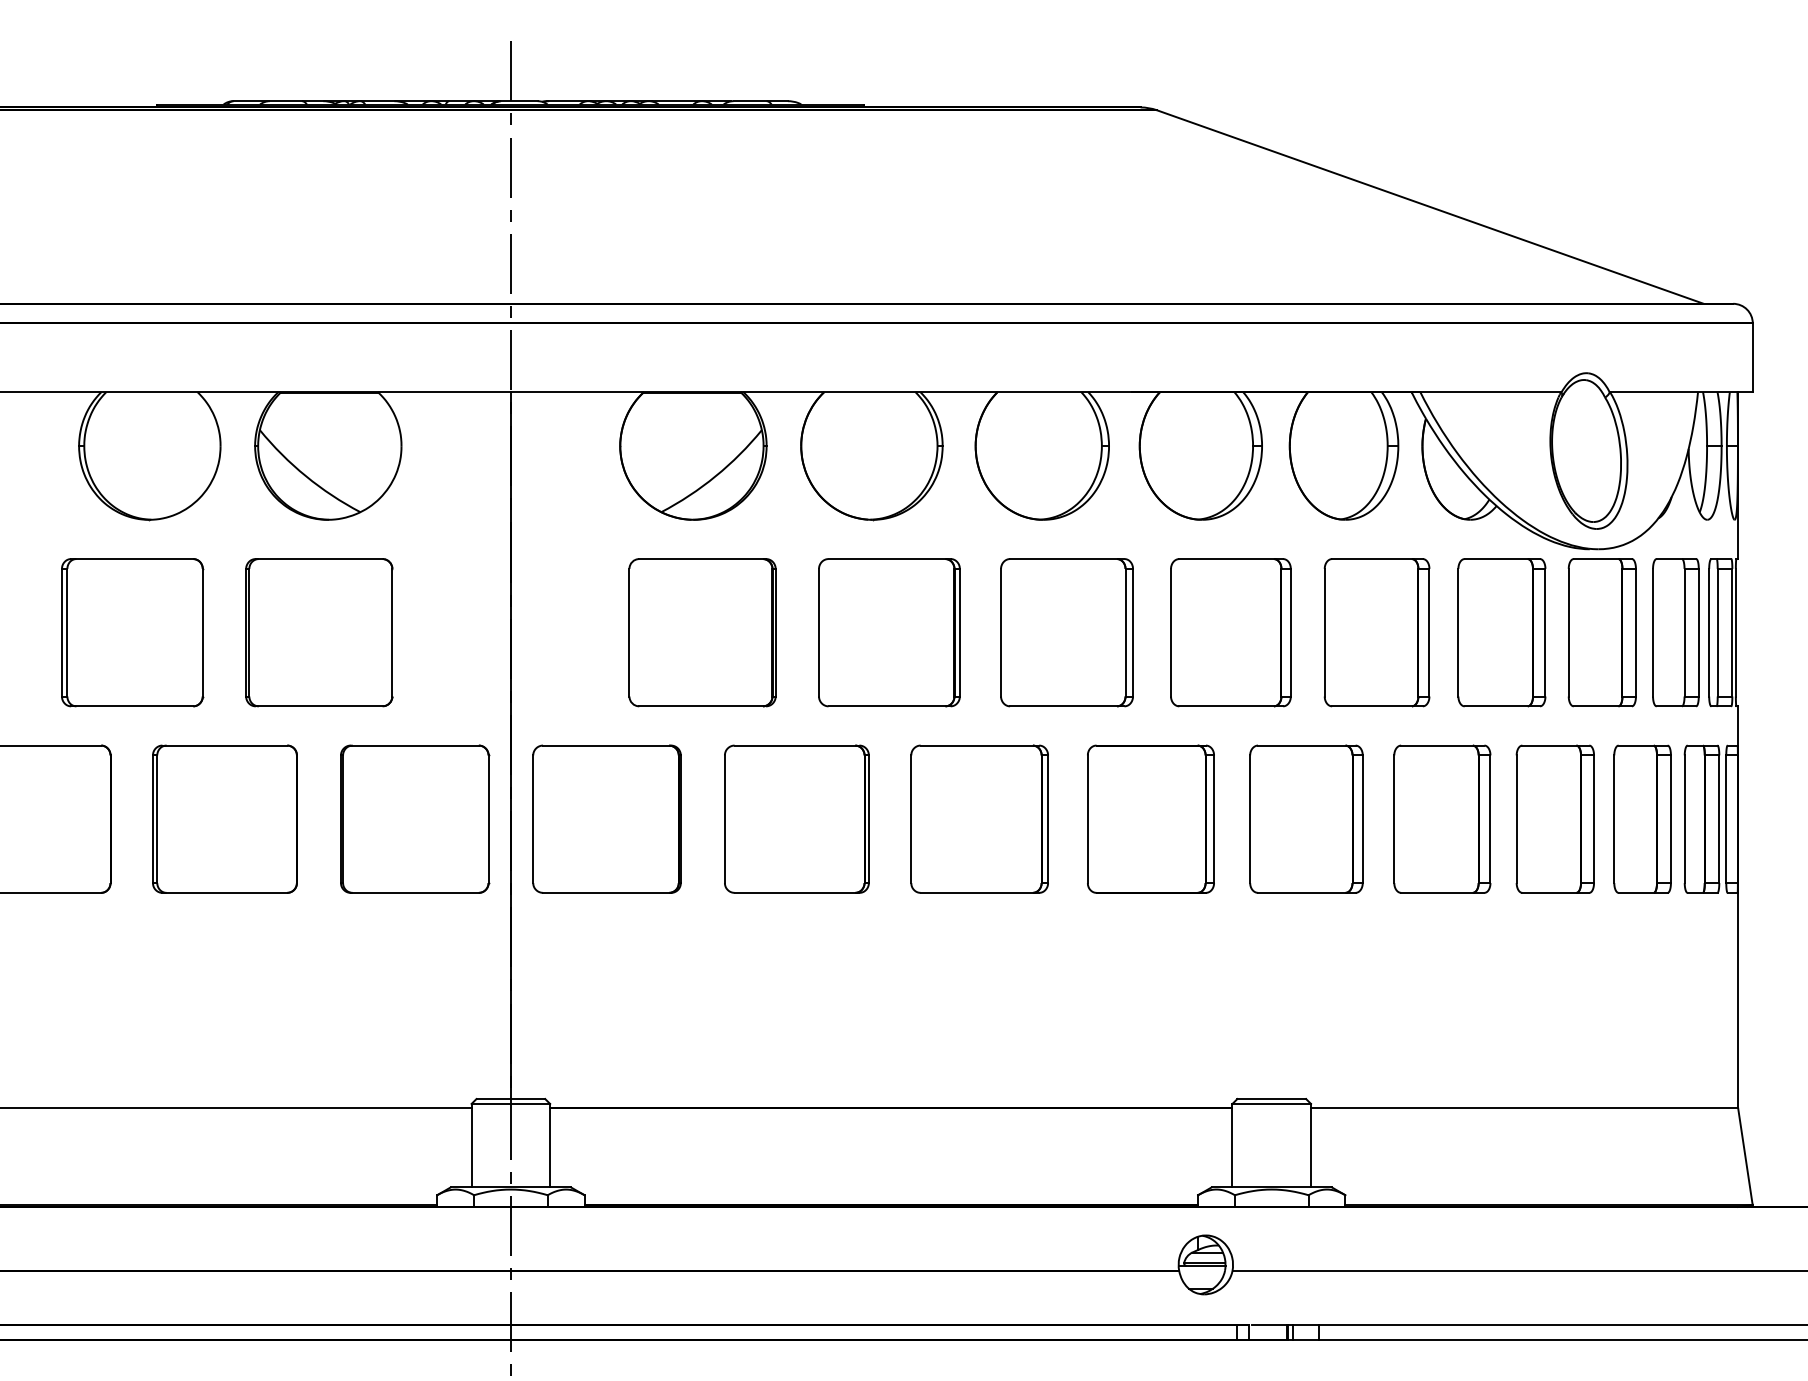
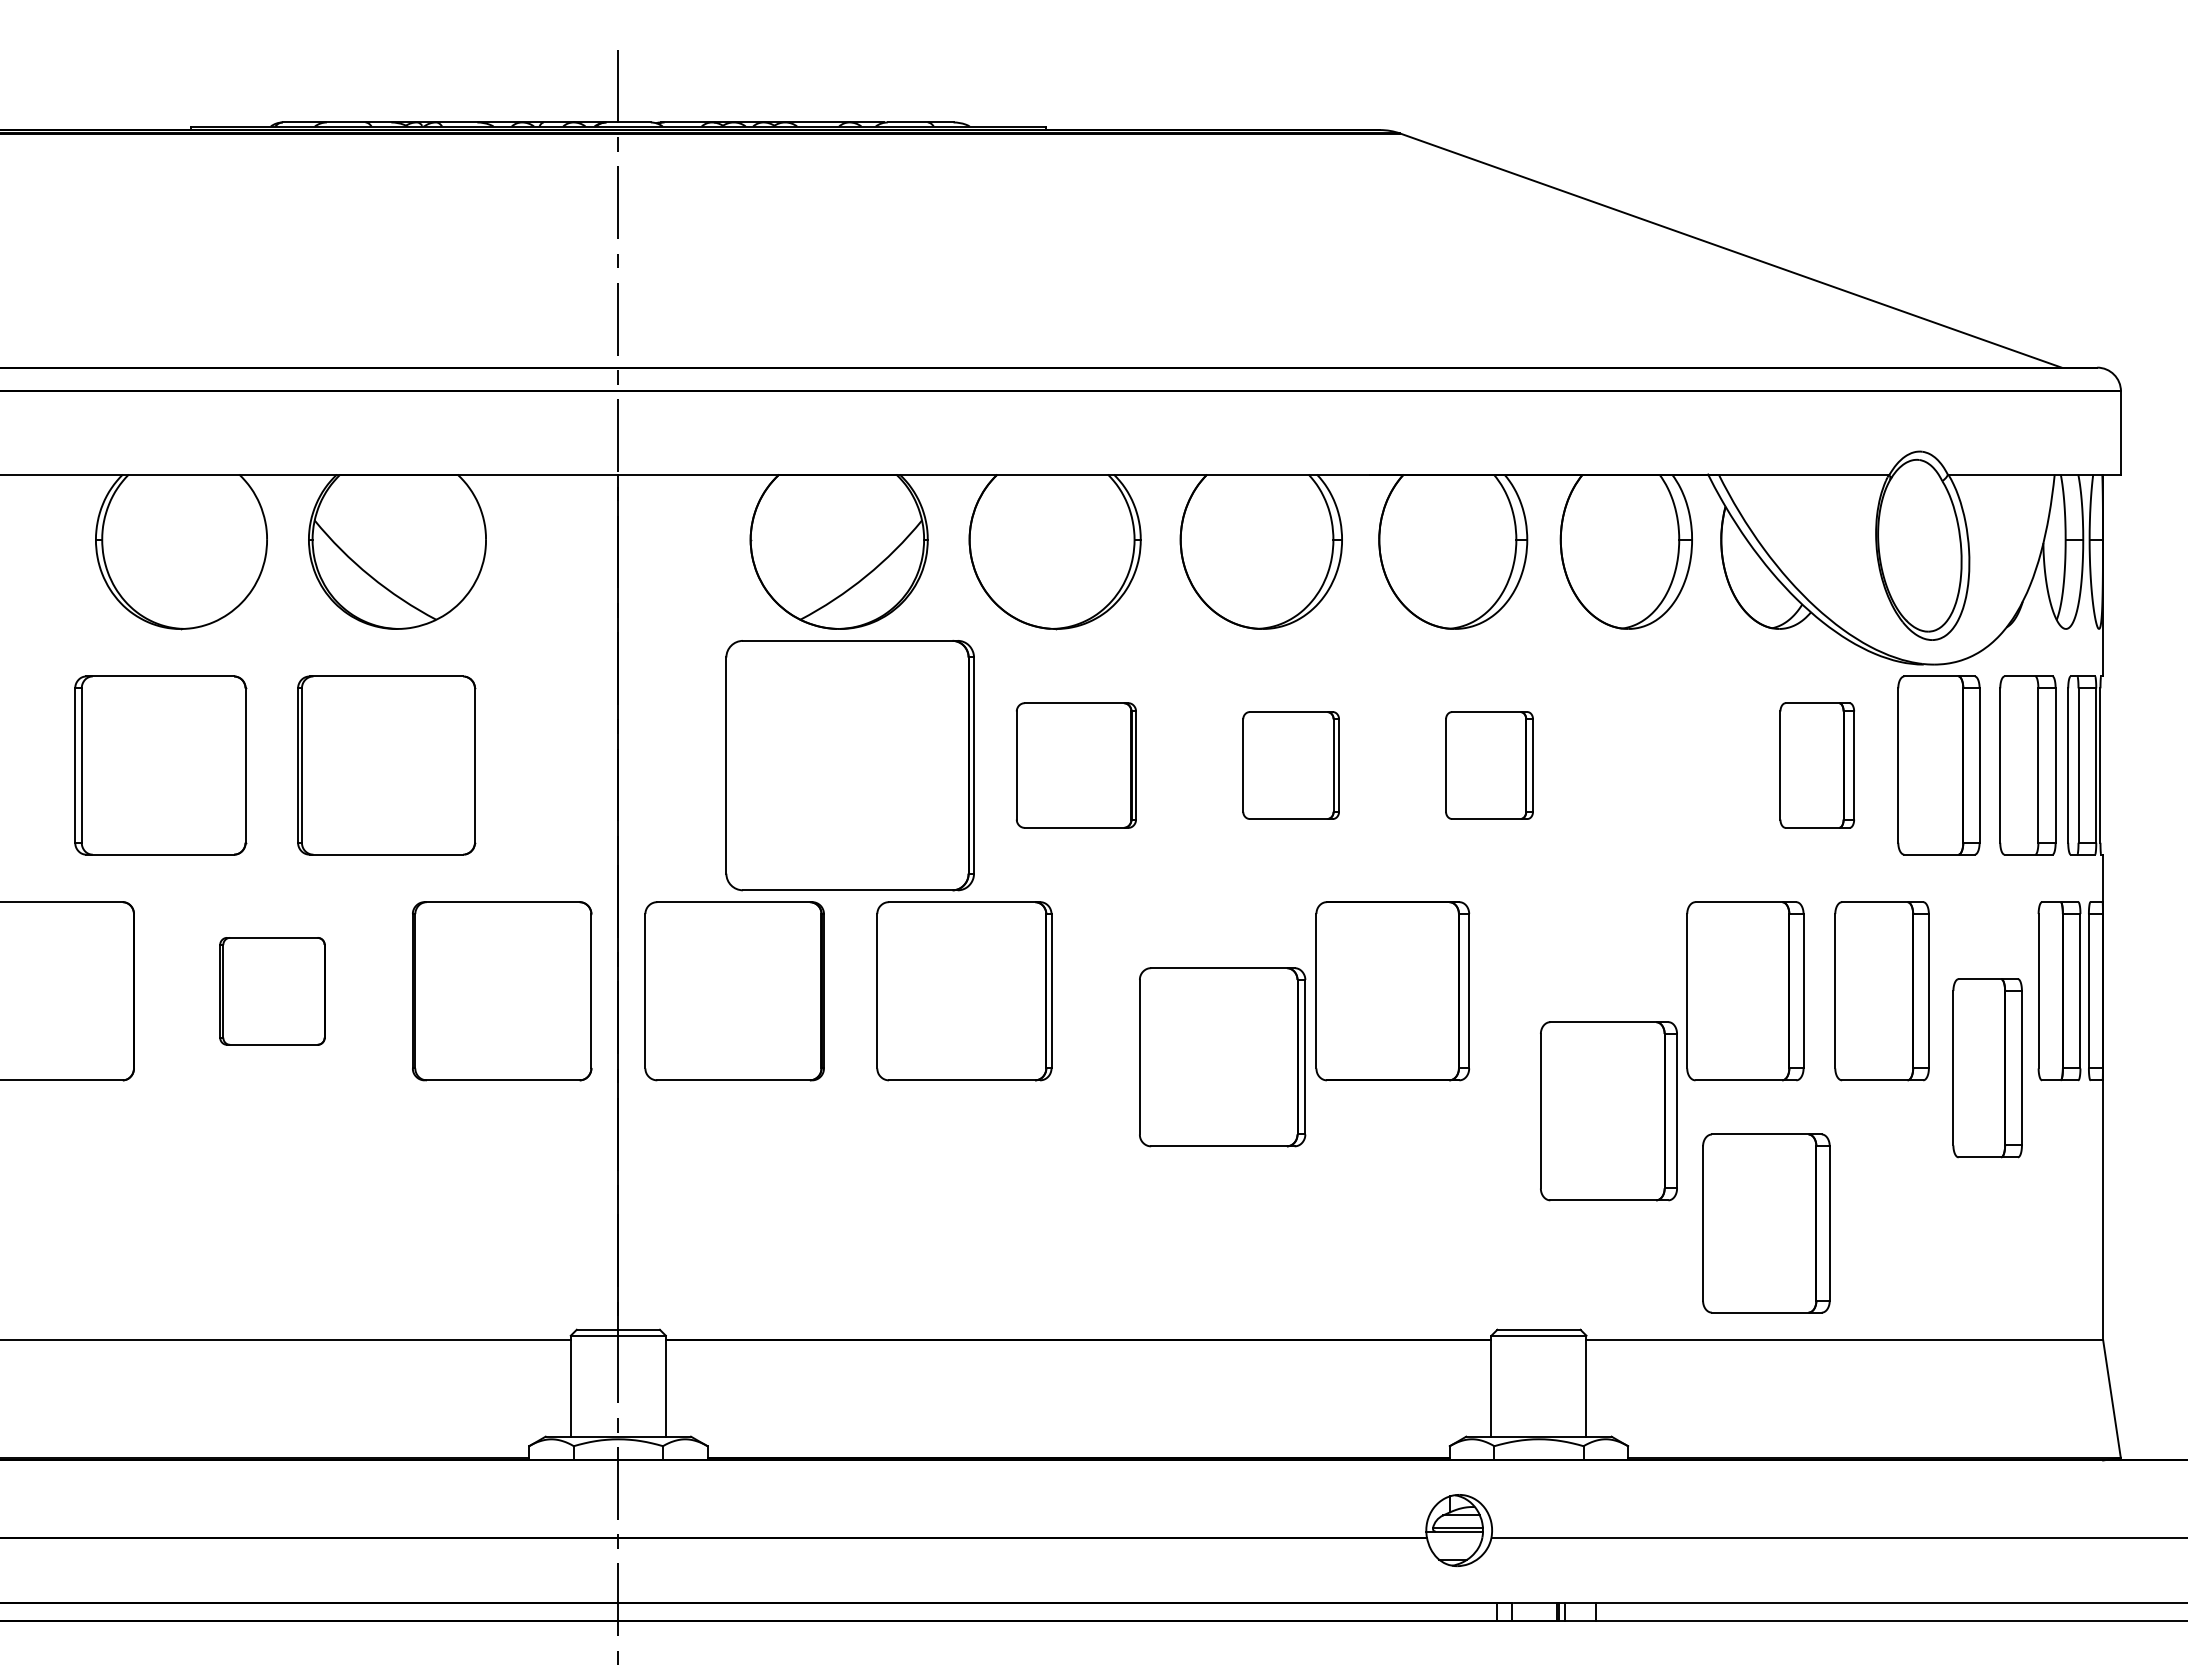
part: (702, 632) -> (850, 765), size x1.4
part: (889, 632) -> (1076, 765), size x0.7
part: (1066, 632) -> (1290, 765), size x0.6
part: (1230, 632) -> (1489, 765), size x0.6
part: (1377, 632) -> (1766, 1223), moved
part: (1501, 632) -> (1816, 765), size x0.7
part: (225, 819) -> (272, 991), size x0.6
part: (979, 819) -> (1222, 1057), moved
part: (1306, 819) -> (1608, 1111), moved
part: (1642, 819) -> (1987, 1068), moved

